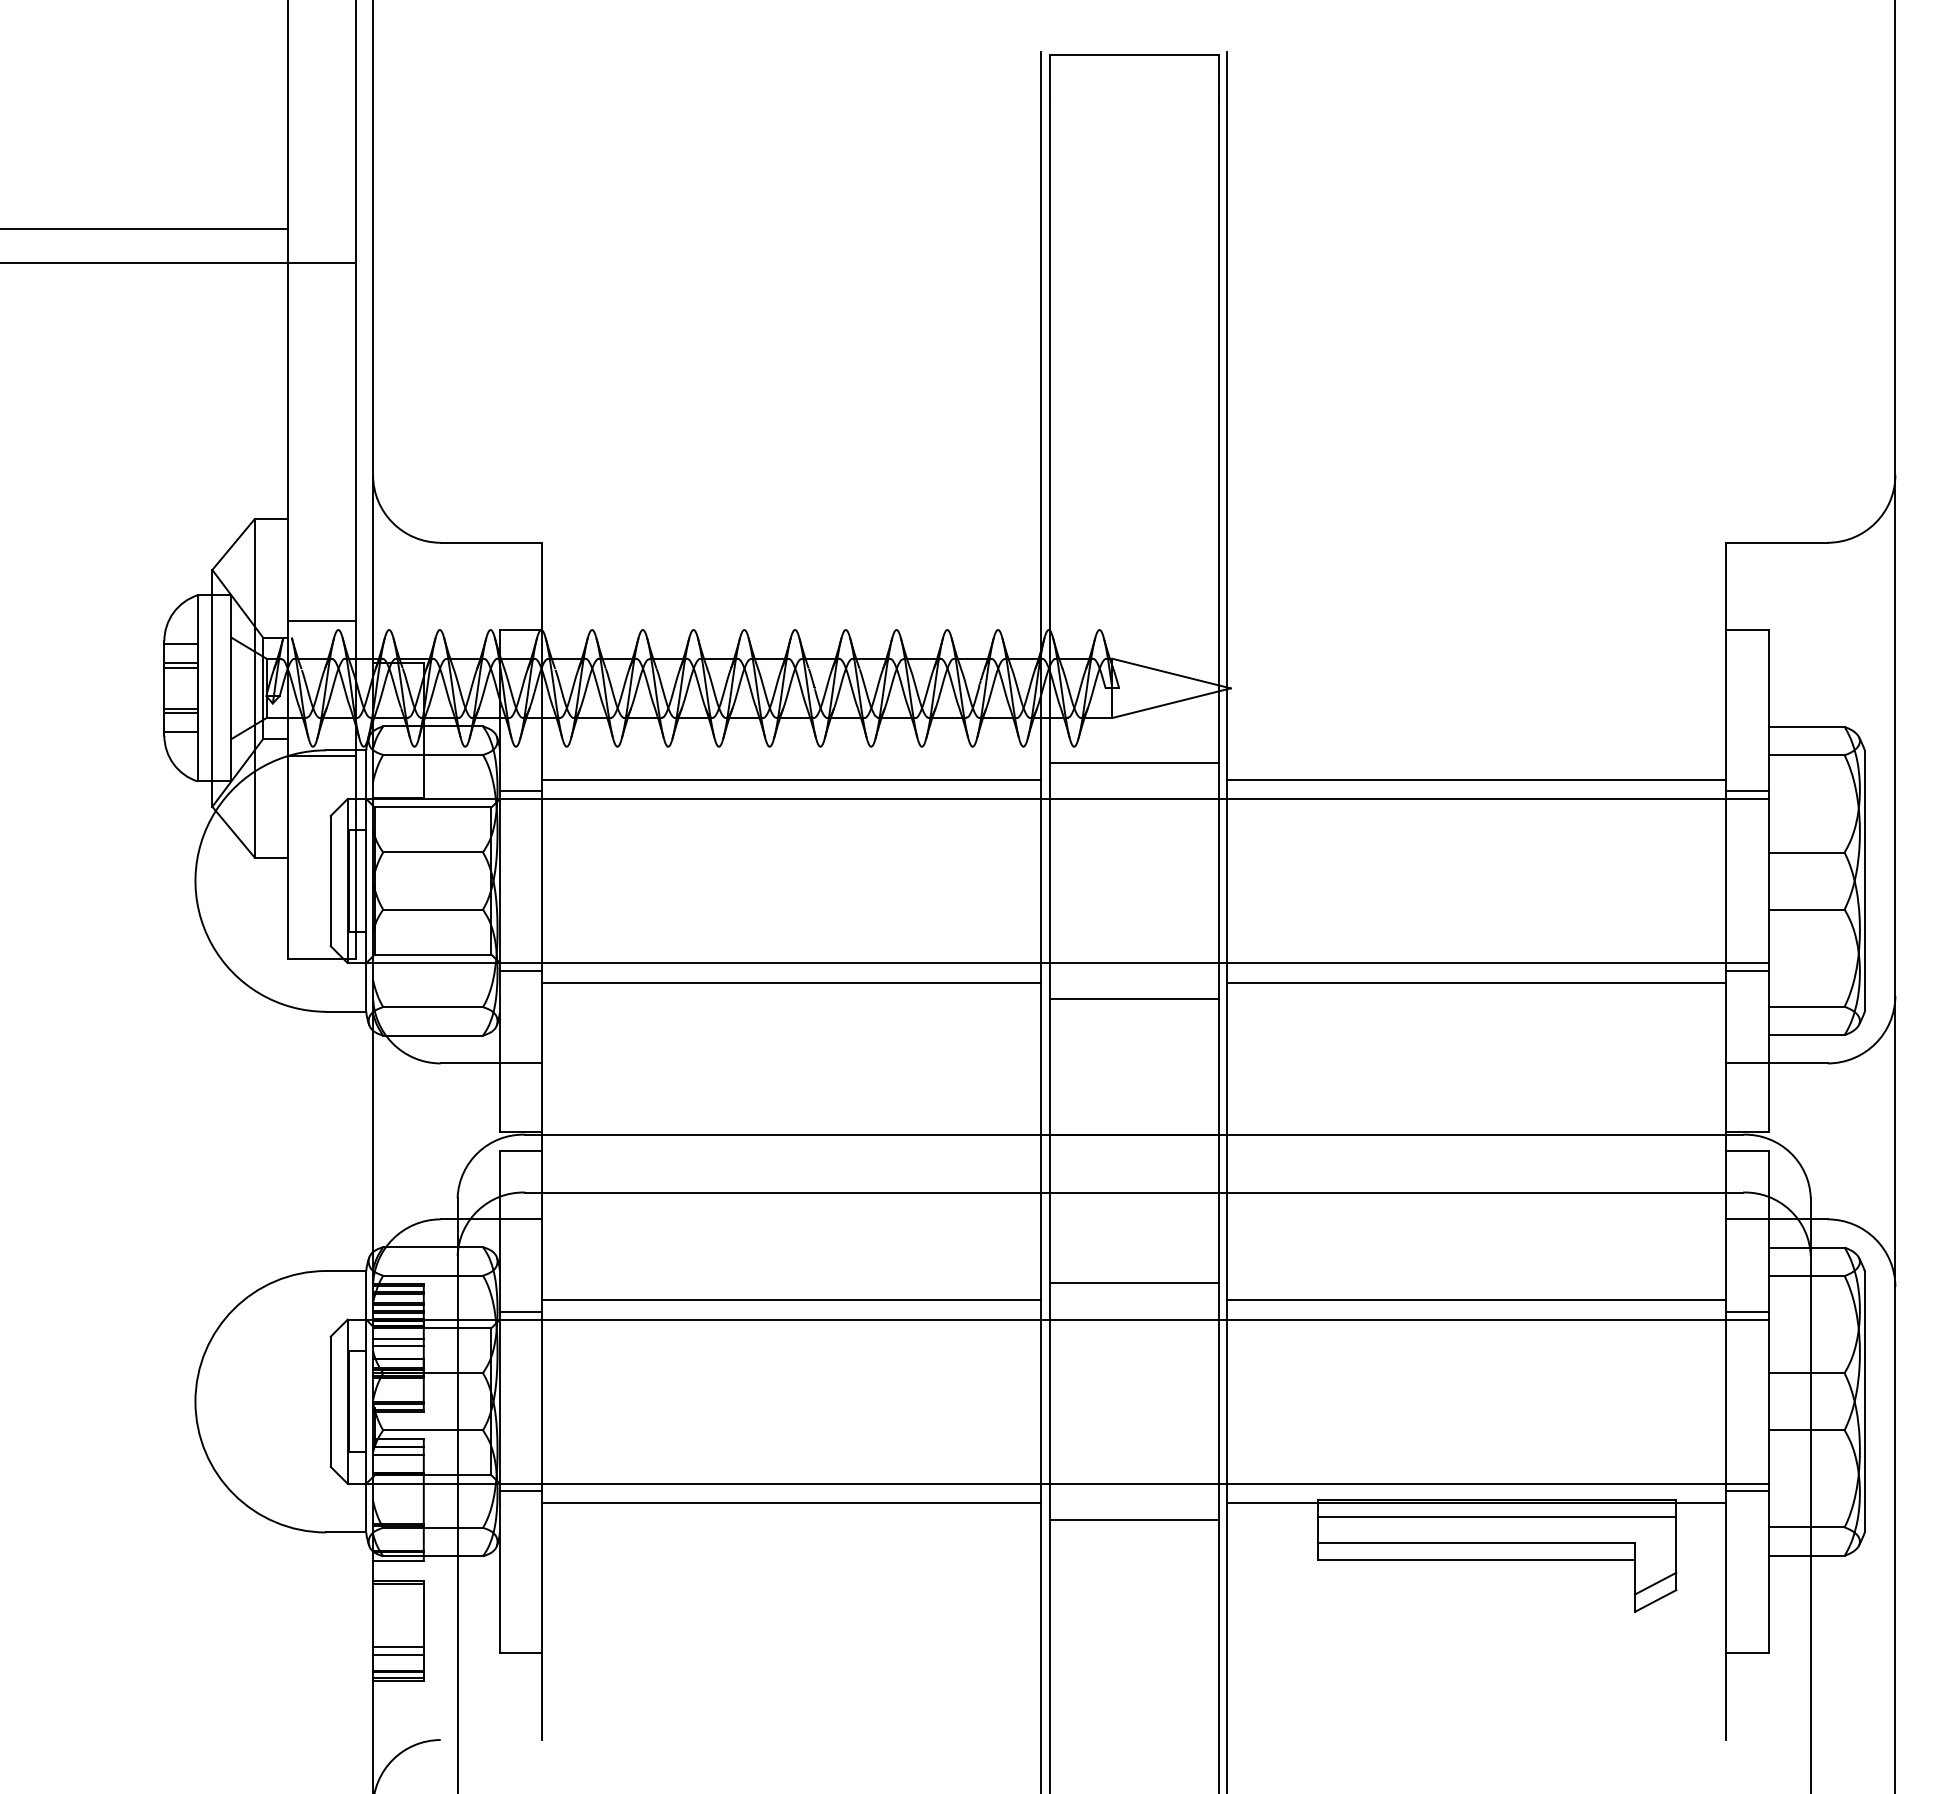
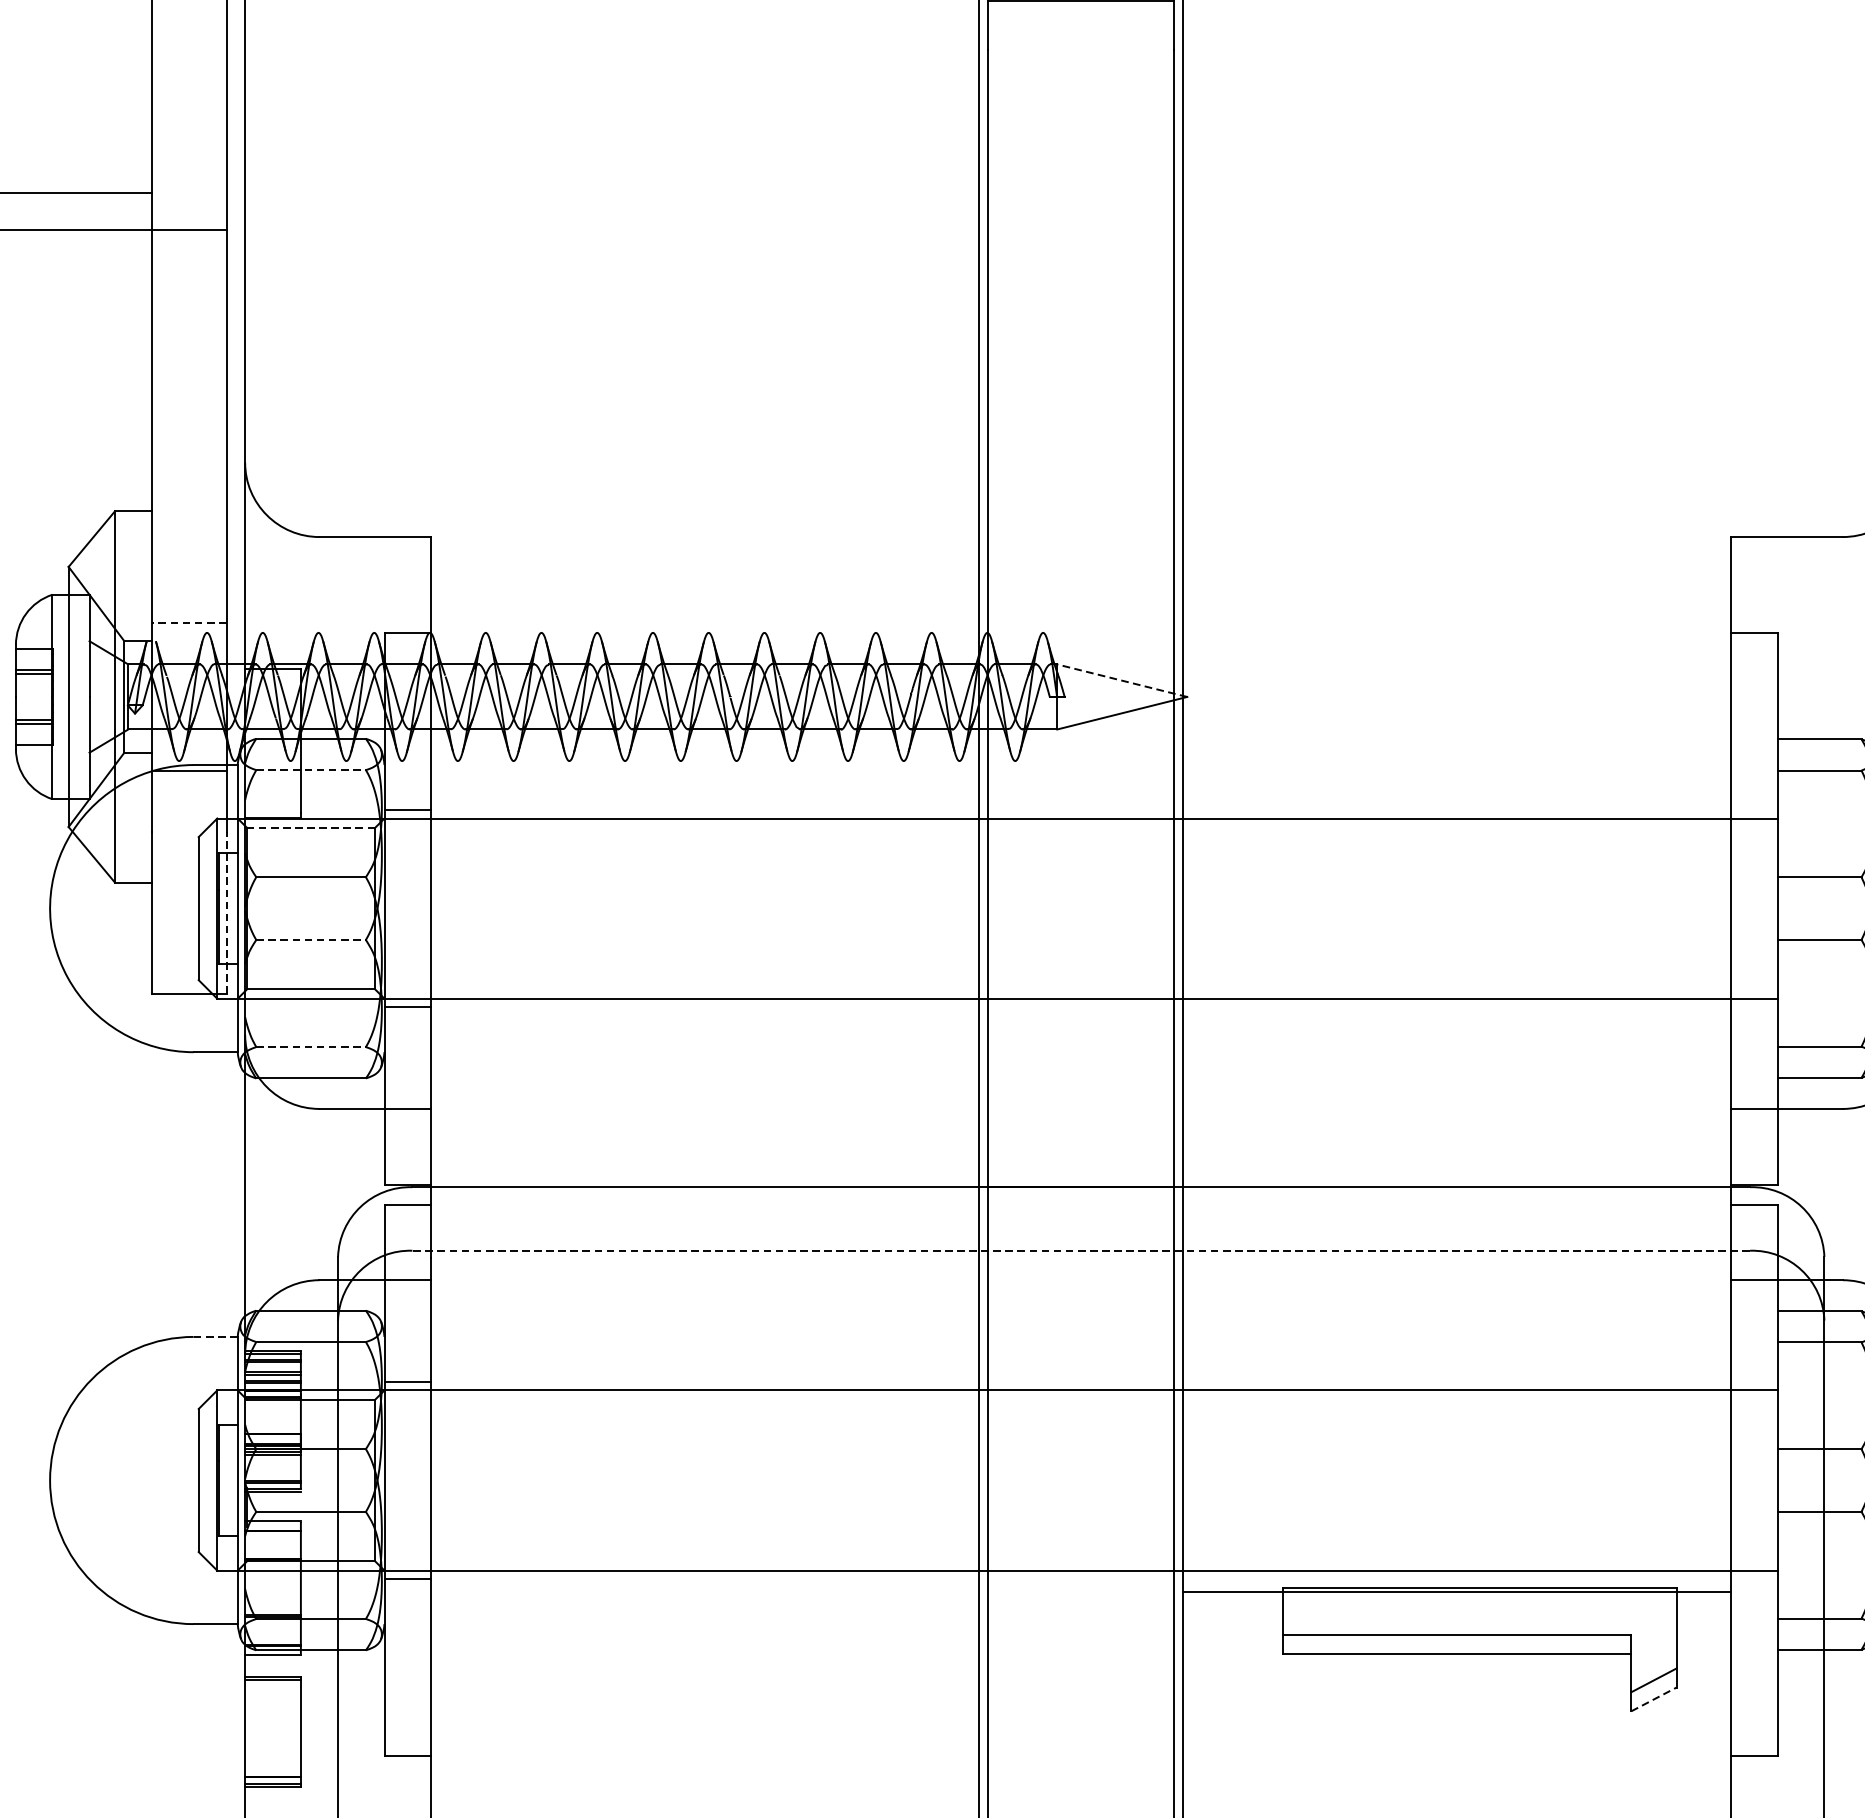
line: (322, 620) -> (189, 622), solid -> dashed
line: (1171, 673) -> (1122, 680), solid -> dashed
line: (433, 755) -> (311, 770), solid -> dashed
line: (1133, 762) -> (1080, 778), removed
line: (791, 779) -> (704, 797), removed
line: (1476, 779) -> (1457, 797), removed
line: (1747, 791) -> (1754, 810), removed
line: (432, 807) -> (310, 827), solid -> dashed
line: (356, 884) -> (226, 912), solid -> dashed
line: (433, 909) -> (311, 939), solid -> dashed
line: (1747, 970) -> (1754, 1006), removed
line: (791, 982) -> (704, 1020), removed
line: (1476, 982) -> (1457, 1020), removed
line: (1133, 999) -> (1080, 1038), removed
line: (433, 1007) -> (311, 1047), solid -> dashed
line: (1134, 1192) -> (1081, 1250), solid -> dashed
line: (345, 1271) -> (214, 1337), solid -> dashed
line: (1133, 1283) -> (1080, 1350), removed
line: (791, 1300) -> (704, 1369), removed
line: (1476, 1300) -> (1457, 1369), removed
line: (1747, 1312) -> (1754, 1382), removed
line: (398, 1339) -> (273, 1412), removed
line: (398, 1346) -> (273, 1419), removed
line: (398, 1455) -> (273, 1539), removed
line: (1747, 1491) -> (1754, 1579), removed
line: (791, 1503) -> (704, 1592), removed
line: (1497, 1516) -> (1480, 1606), removed
line: (1133, 1520) -> (1080, 1610), removed
line: (1656, 1600) -> (1654, 1698), solid -> dashed
line: (398, 1646) -> (273, 1749), removed
line: (398, 1655) -> (273, 1759), removed

